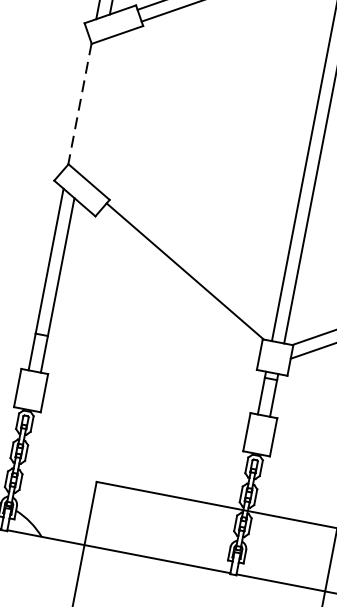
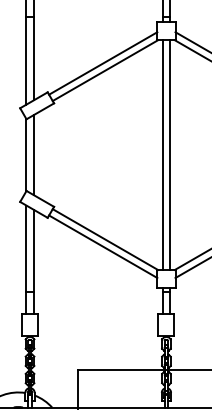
line: (79, 104) -> (26, 155), dashed -> solid
line: (91, 106) -> (33, 155), added
line: (179, 282) -> (103, 246), added

